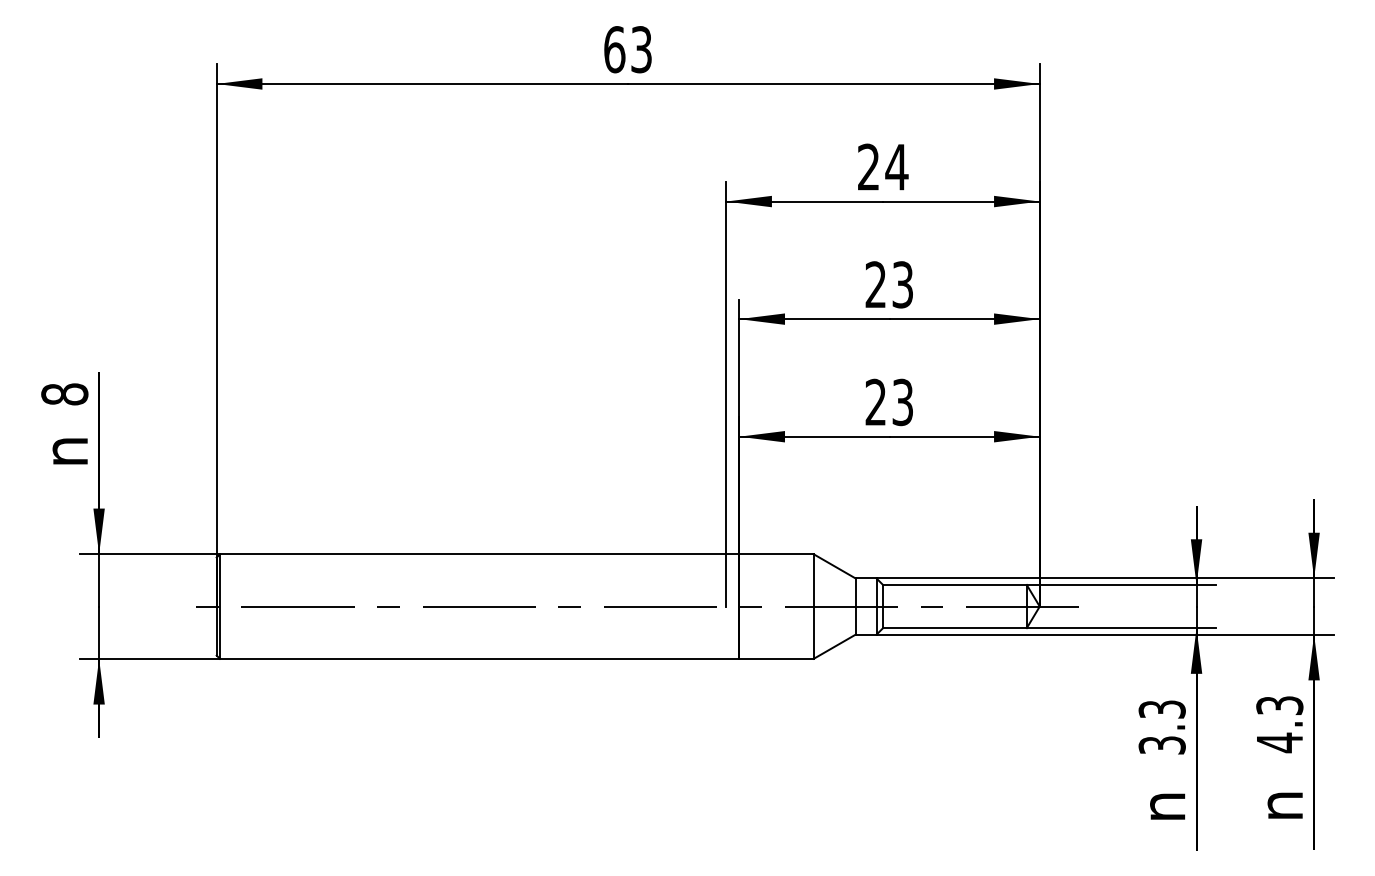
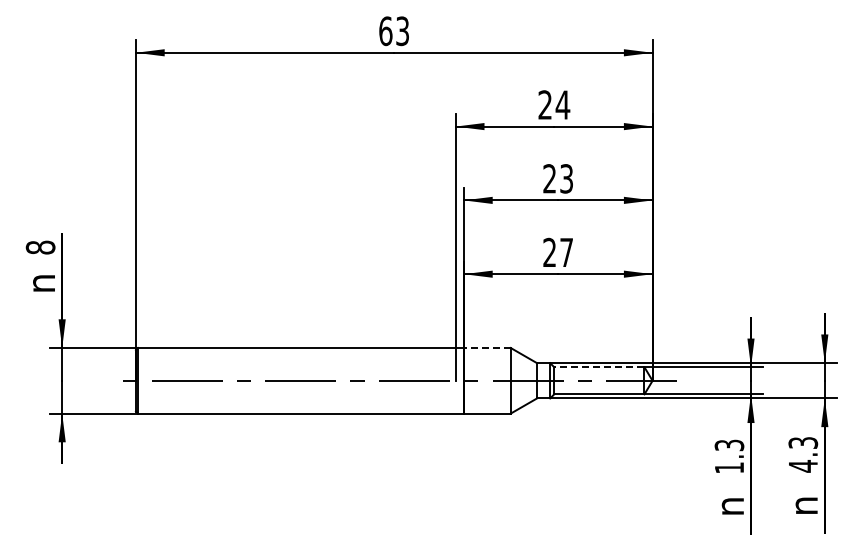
text: (902, 402) -> (566, 252), 23 -> 27
line: (775, 555) -> (486, 348), solid -> dashed
line: (953, 585) -> (598, 367), solid -> dashed
text: (1162, 744) -> (729, 467), 3.3 -> 1.3

